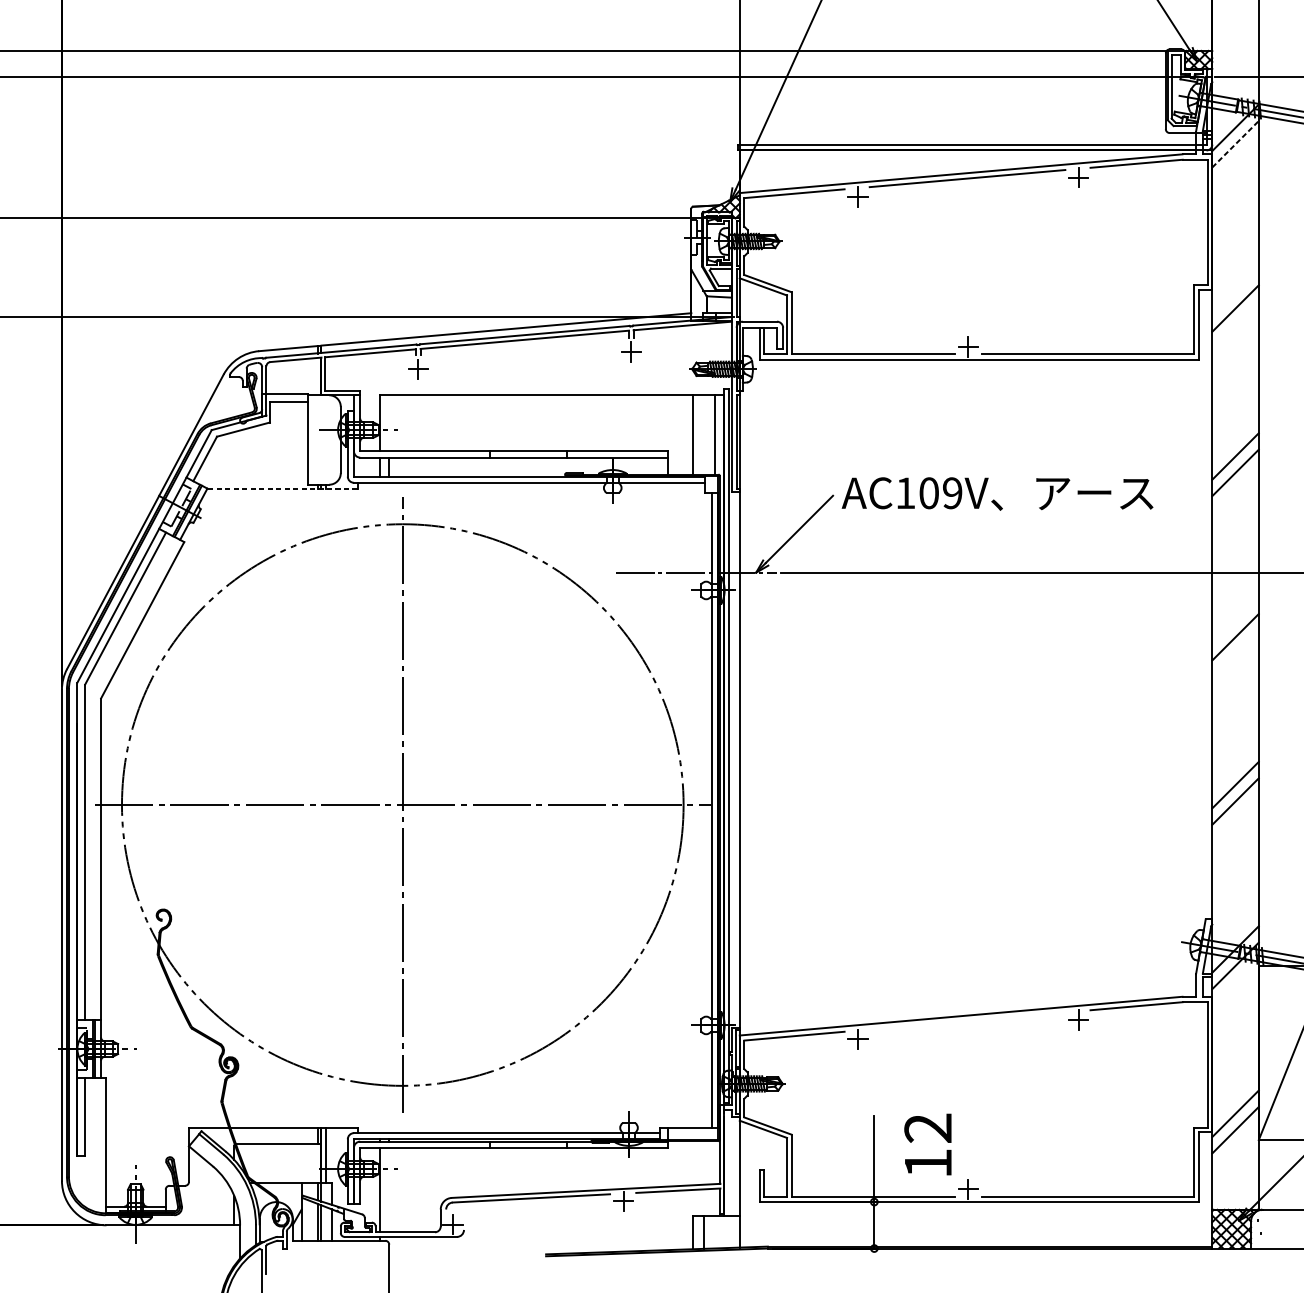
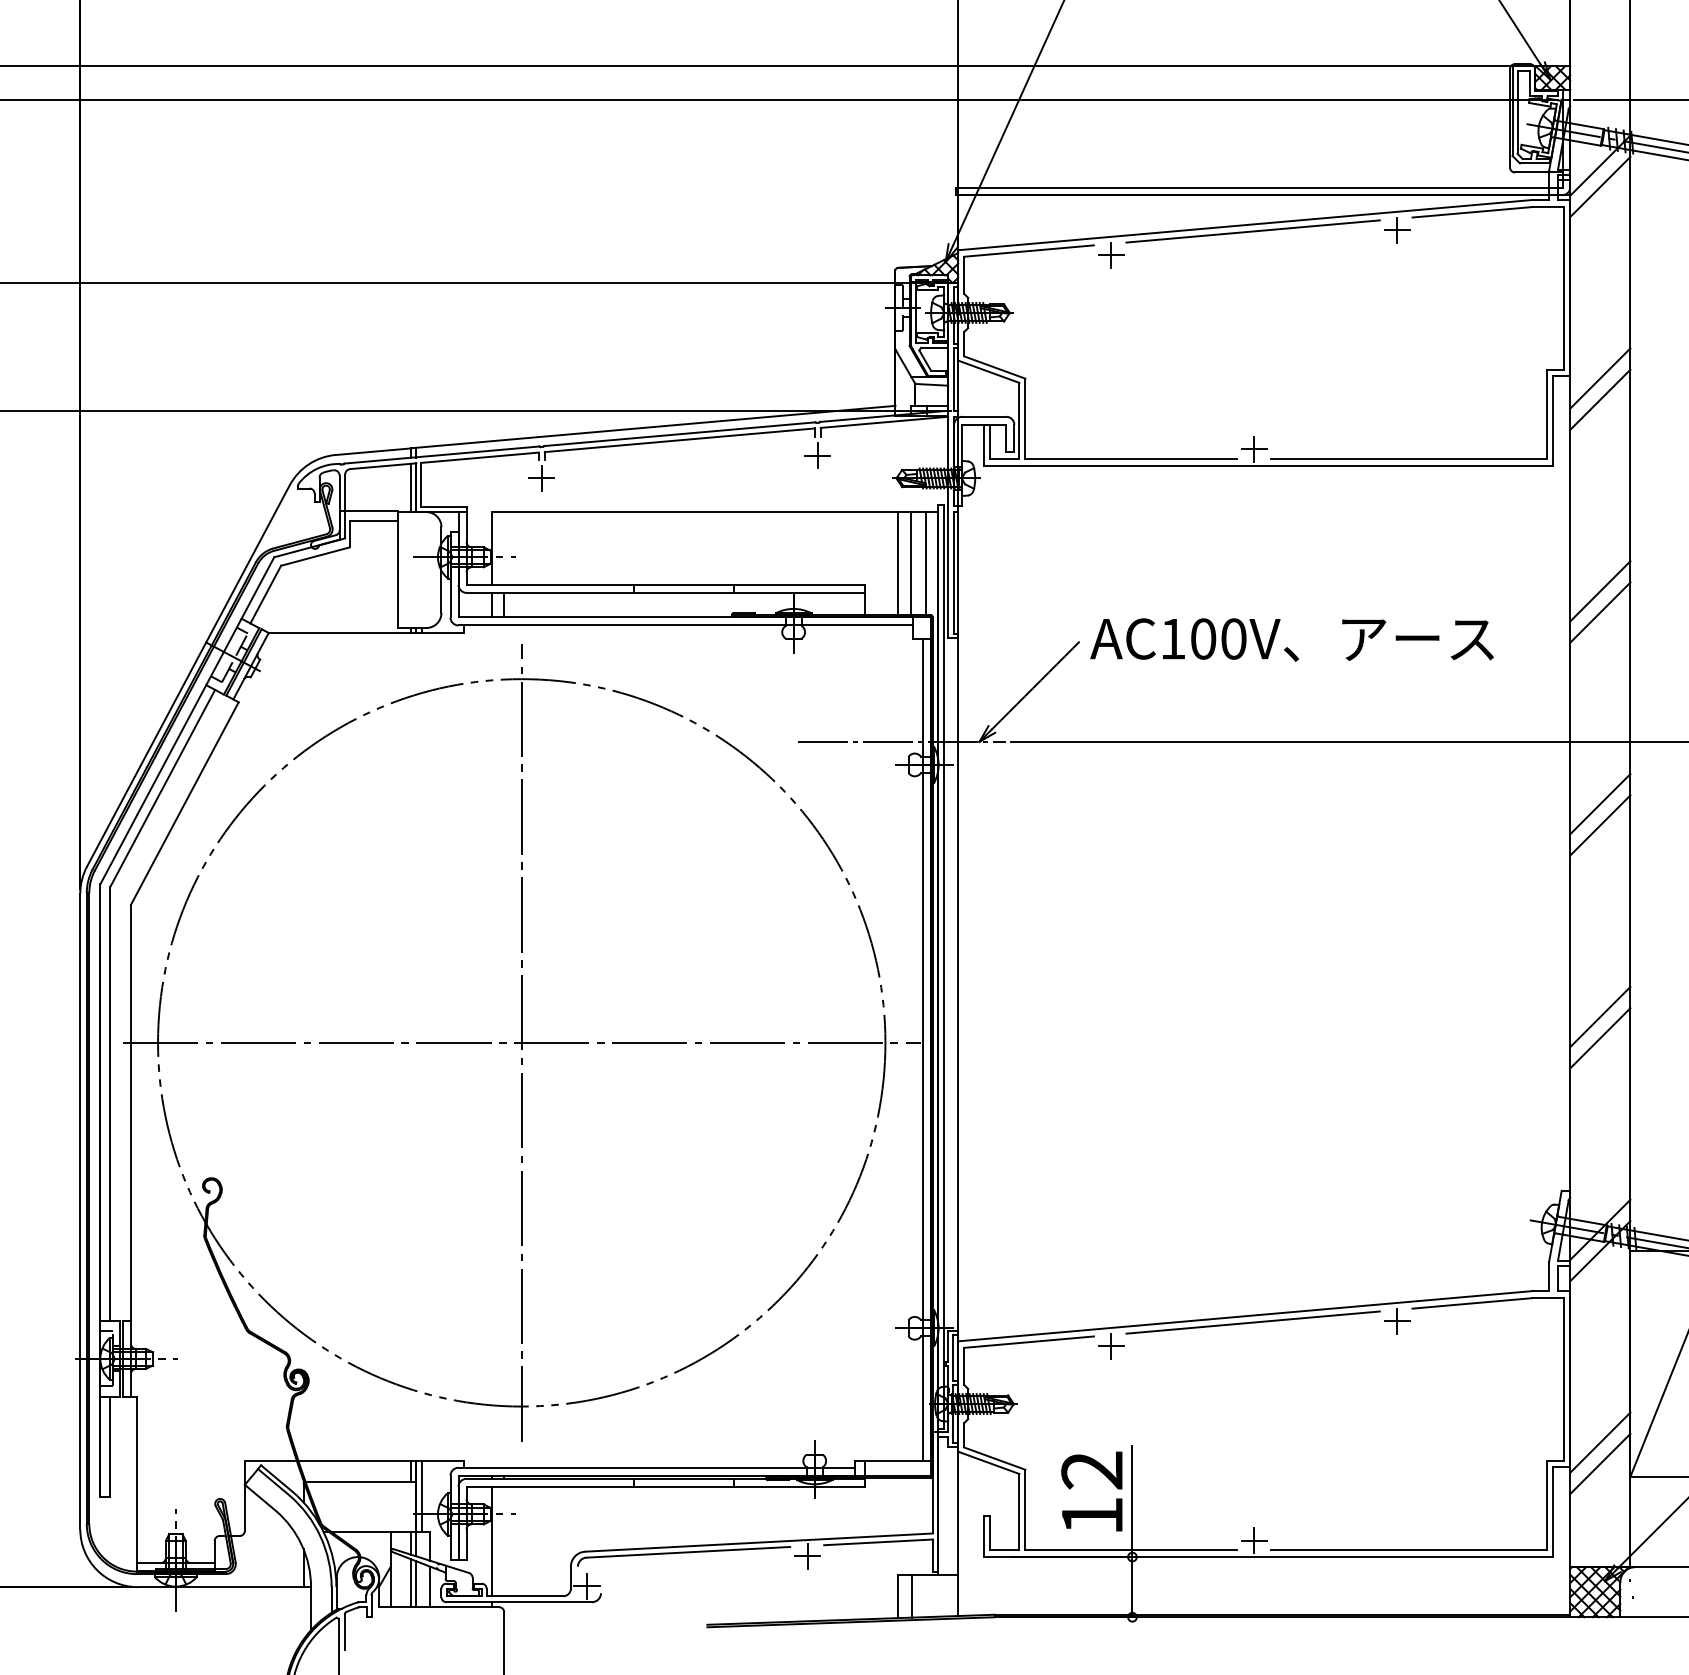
line: (1235, 144) -> (1600, 187), dashed -> solid
line: (1235, 292) -> (1600, 378), added
line: (317, 377) -> (411, 488), added
line: (702, 434) -> (910, 563), added
line: (282, 488) -> (365, 633), dashed -> solid
text: (952, 492) -> (1233, 638), AC109V -> AC100V
line: (1235, 621) -> (1600, 804), added
line: (967, 1020) -> (1252, 1322), added
text: (927, 1144) -> (1091, 1491), moved

